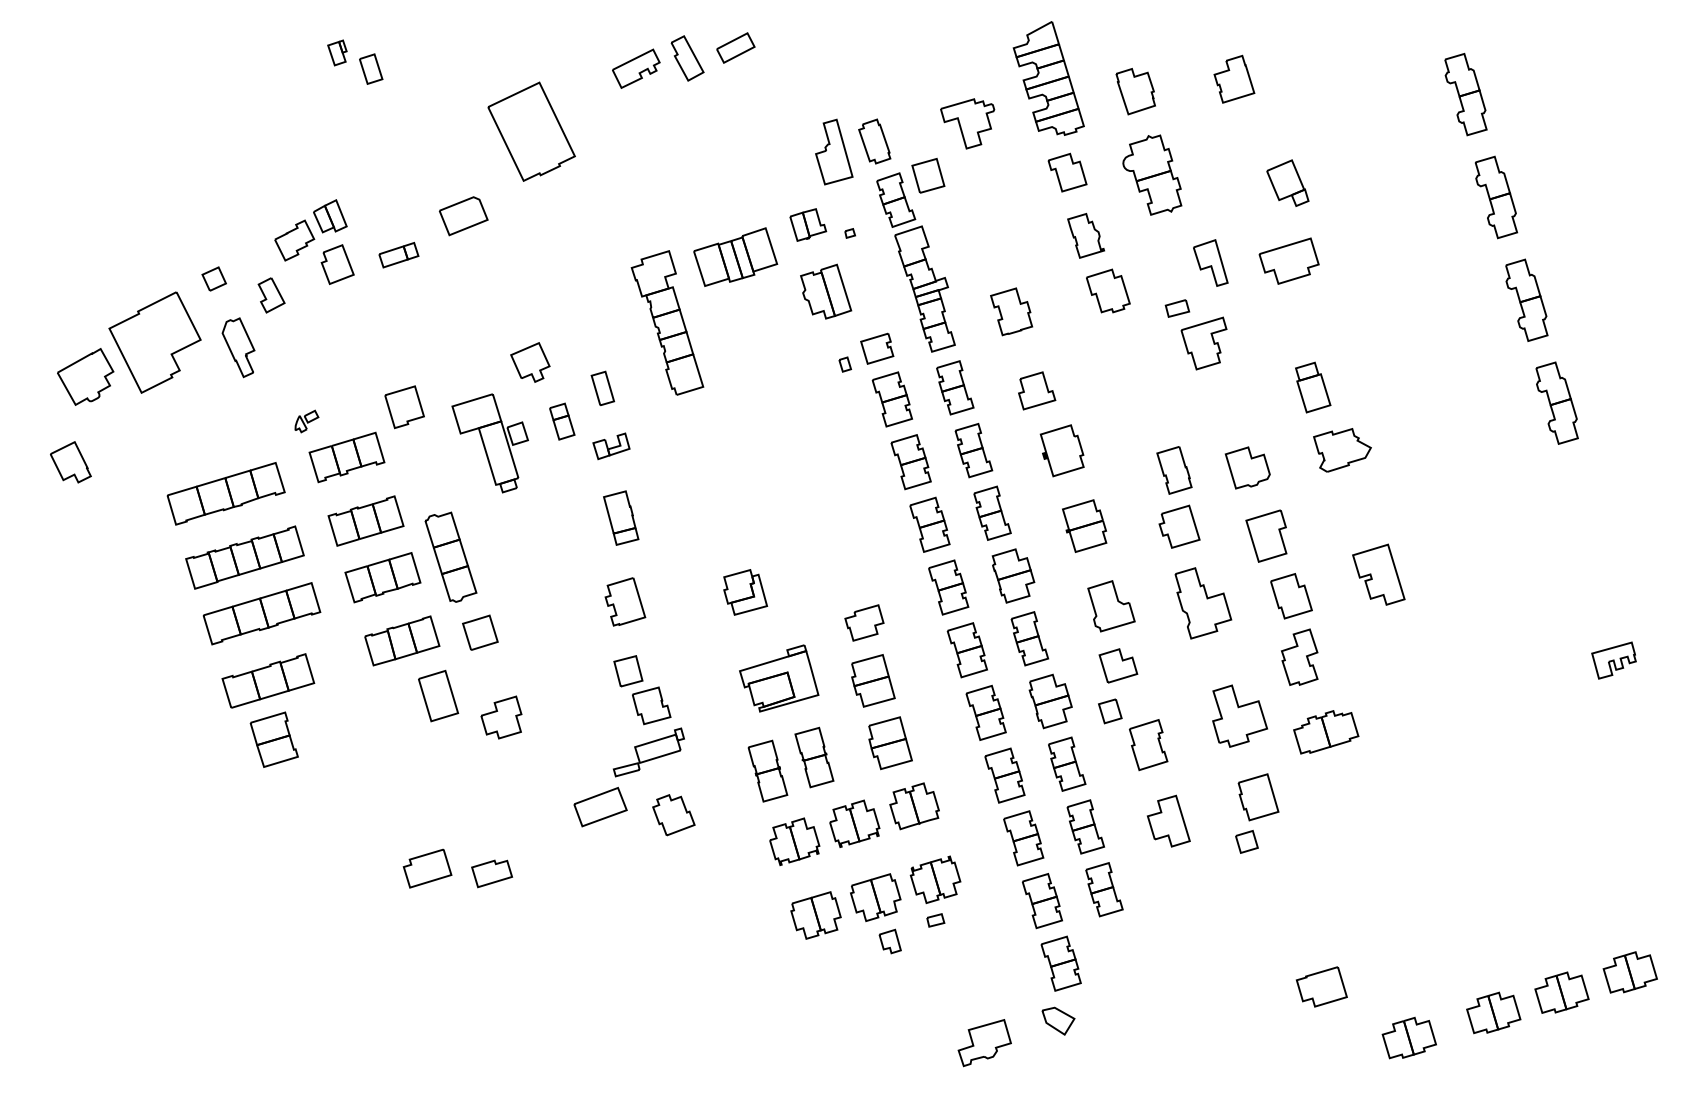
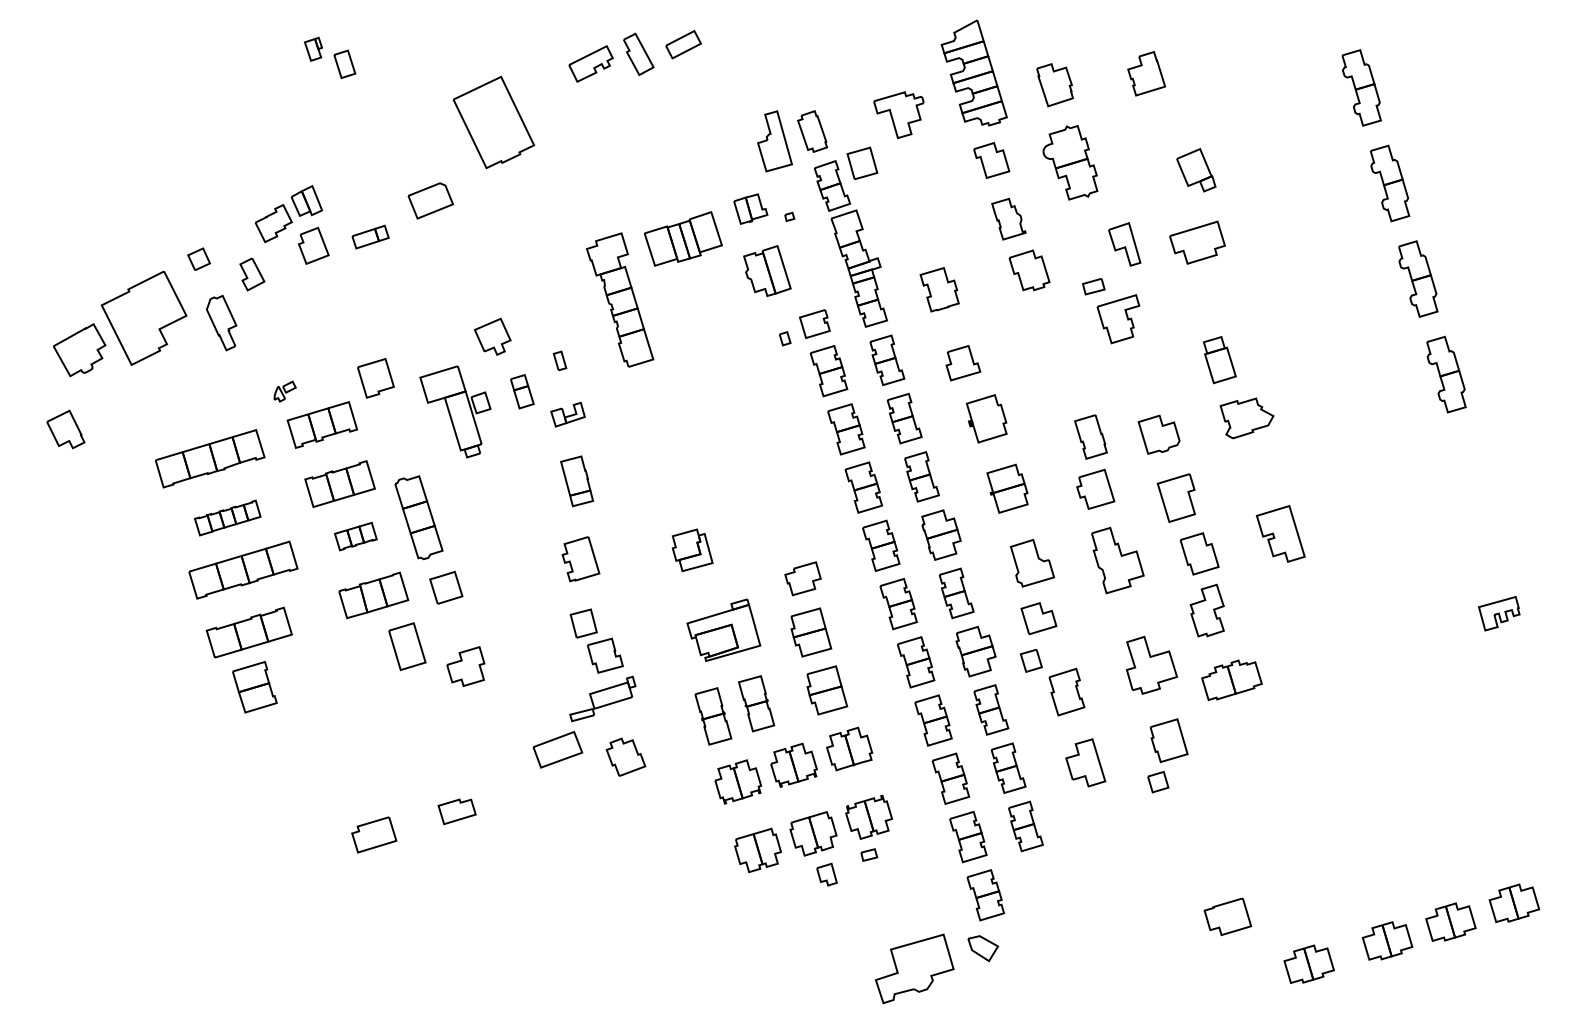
part: (602, 388) -> (559, 360), size x0.6
part: (244, 557) -> (227, 517), size x0.6
part: (382, 577) -> (355, 536), size x0.6
part: (427, 868) -> (374, 834), moved
part: (984, 1042) -> (914, 968), size x1.6

